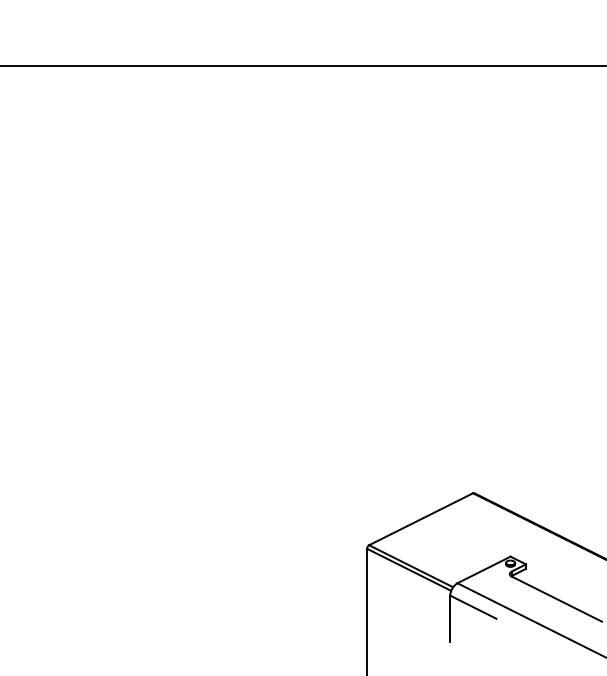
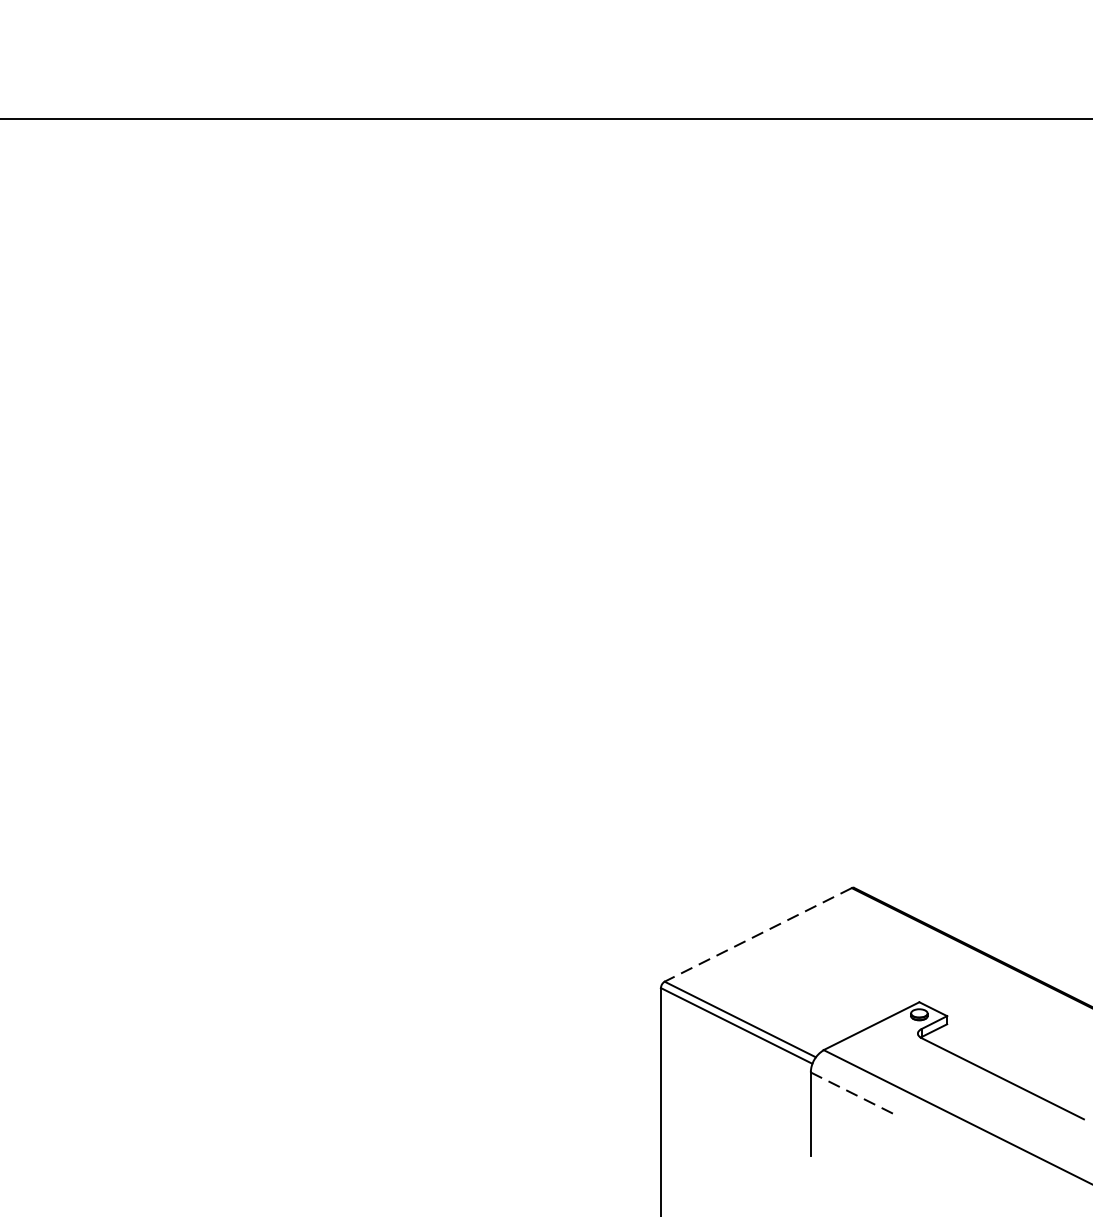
line: (420, 519) -> (757, 935), solid -> dashed
line: (473, 607) -> (852, 1093), solid -> dashed

